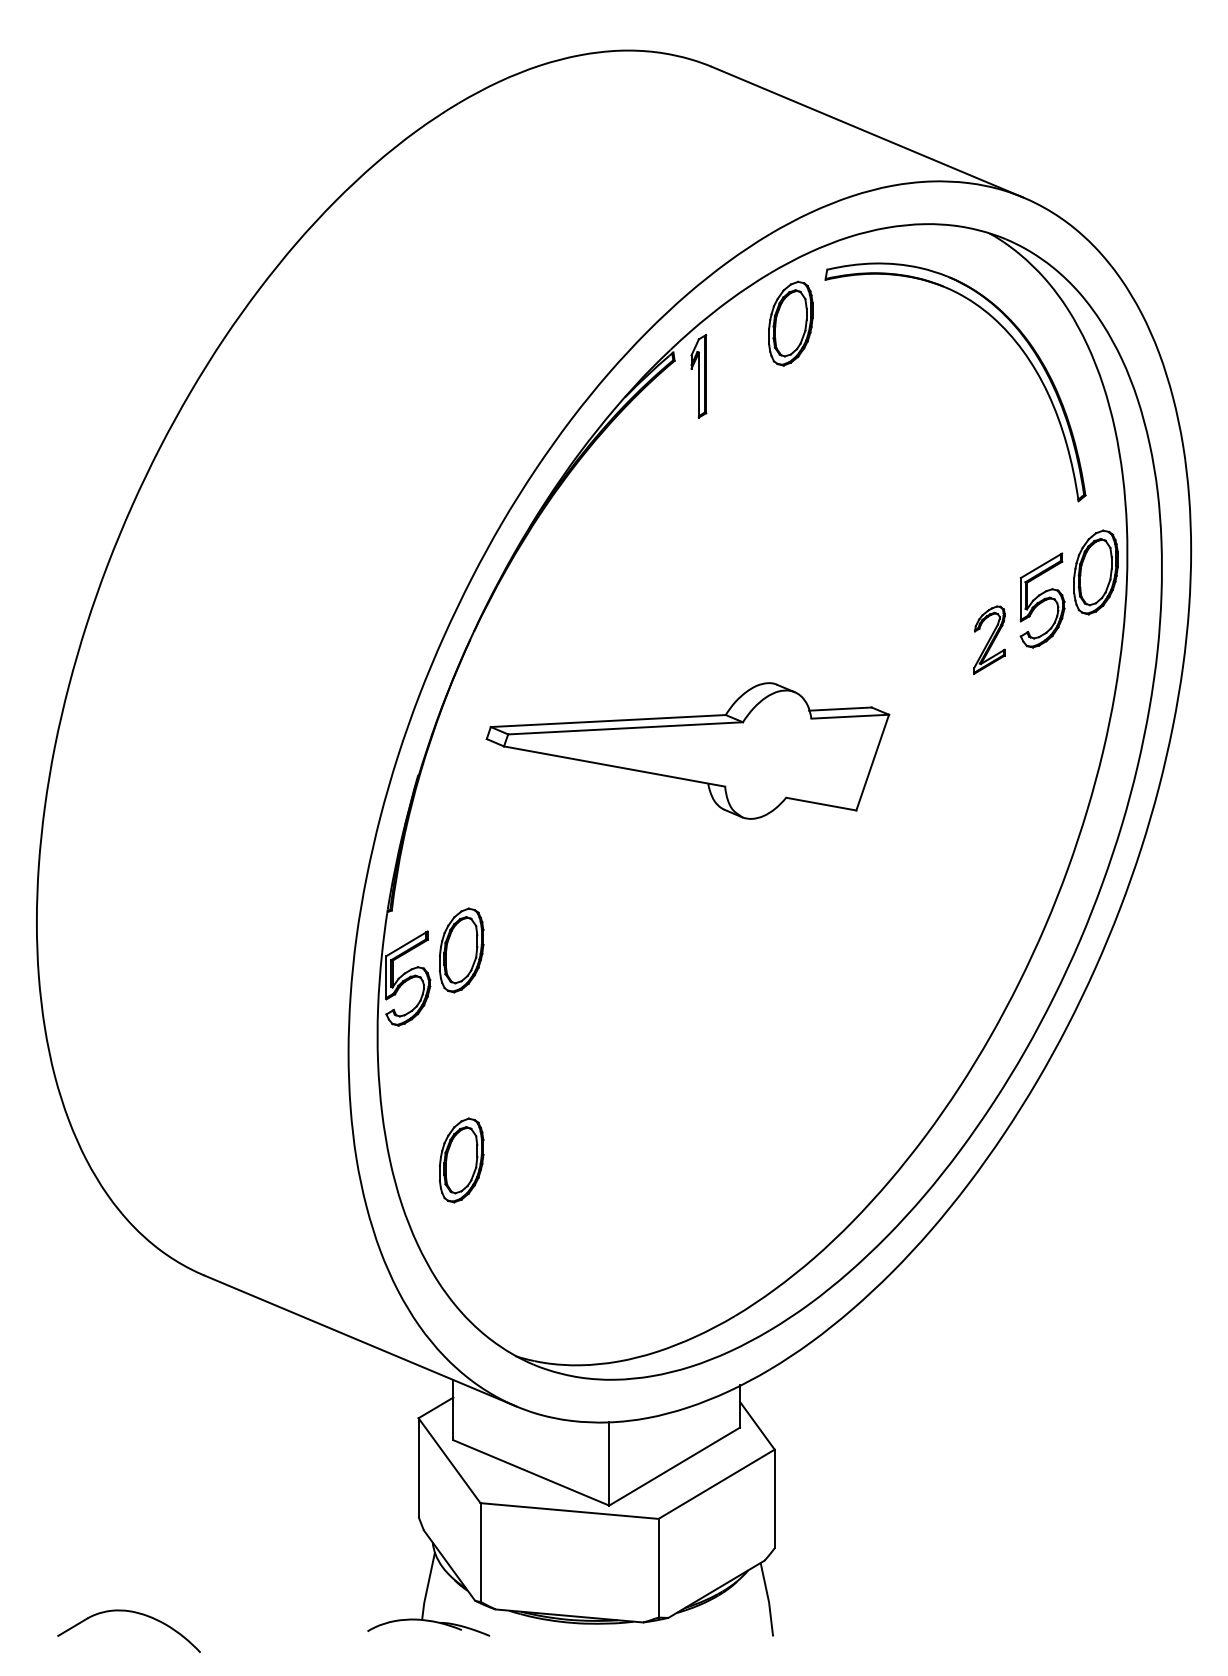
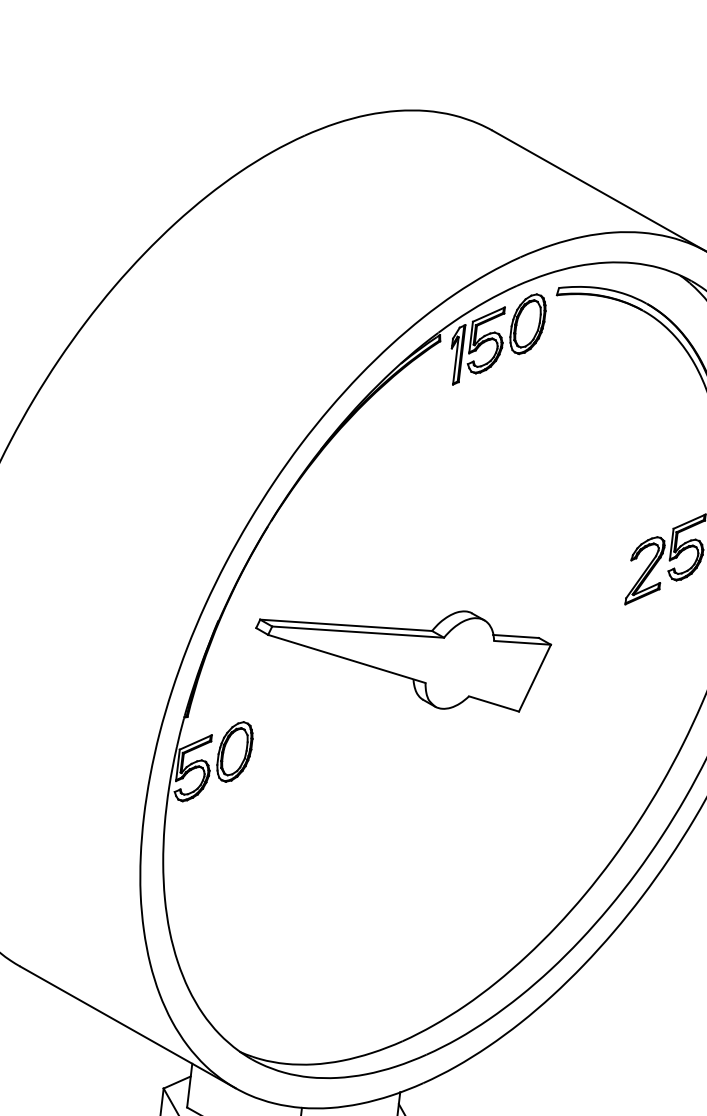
part: (737, 351) -> (486, 339), added
part: (989, 640) -> (645, 571), size x1.43
part: (687, 750) -> (401, 653), moved
part: (461, 1160) -> (216, 904), removed

